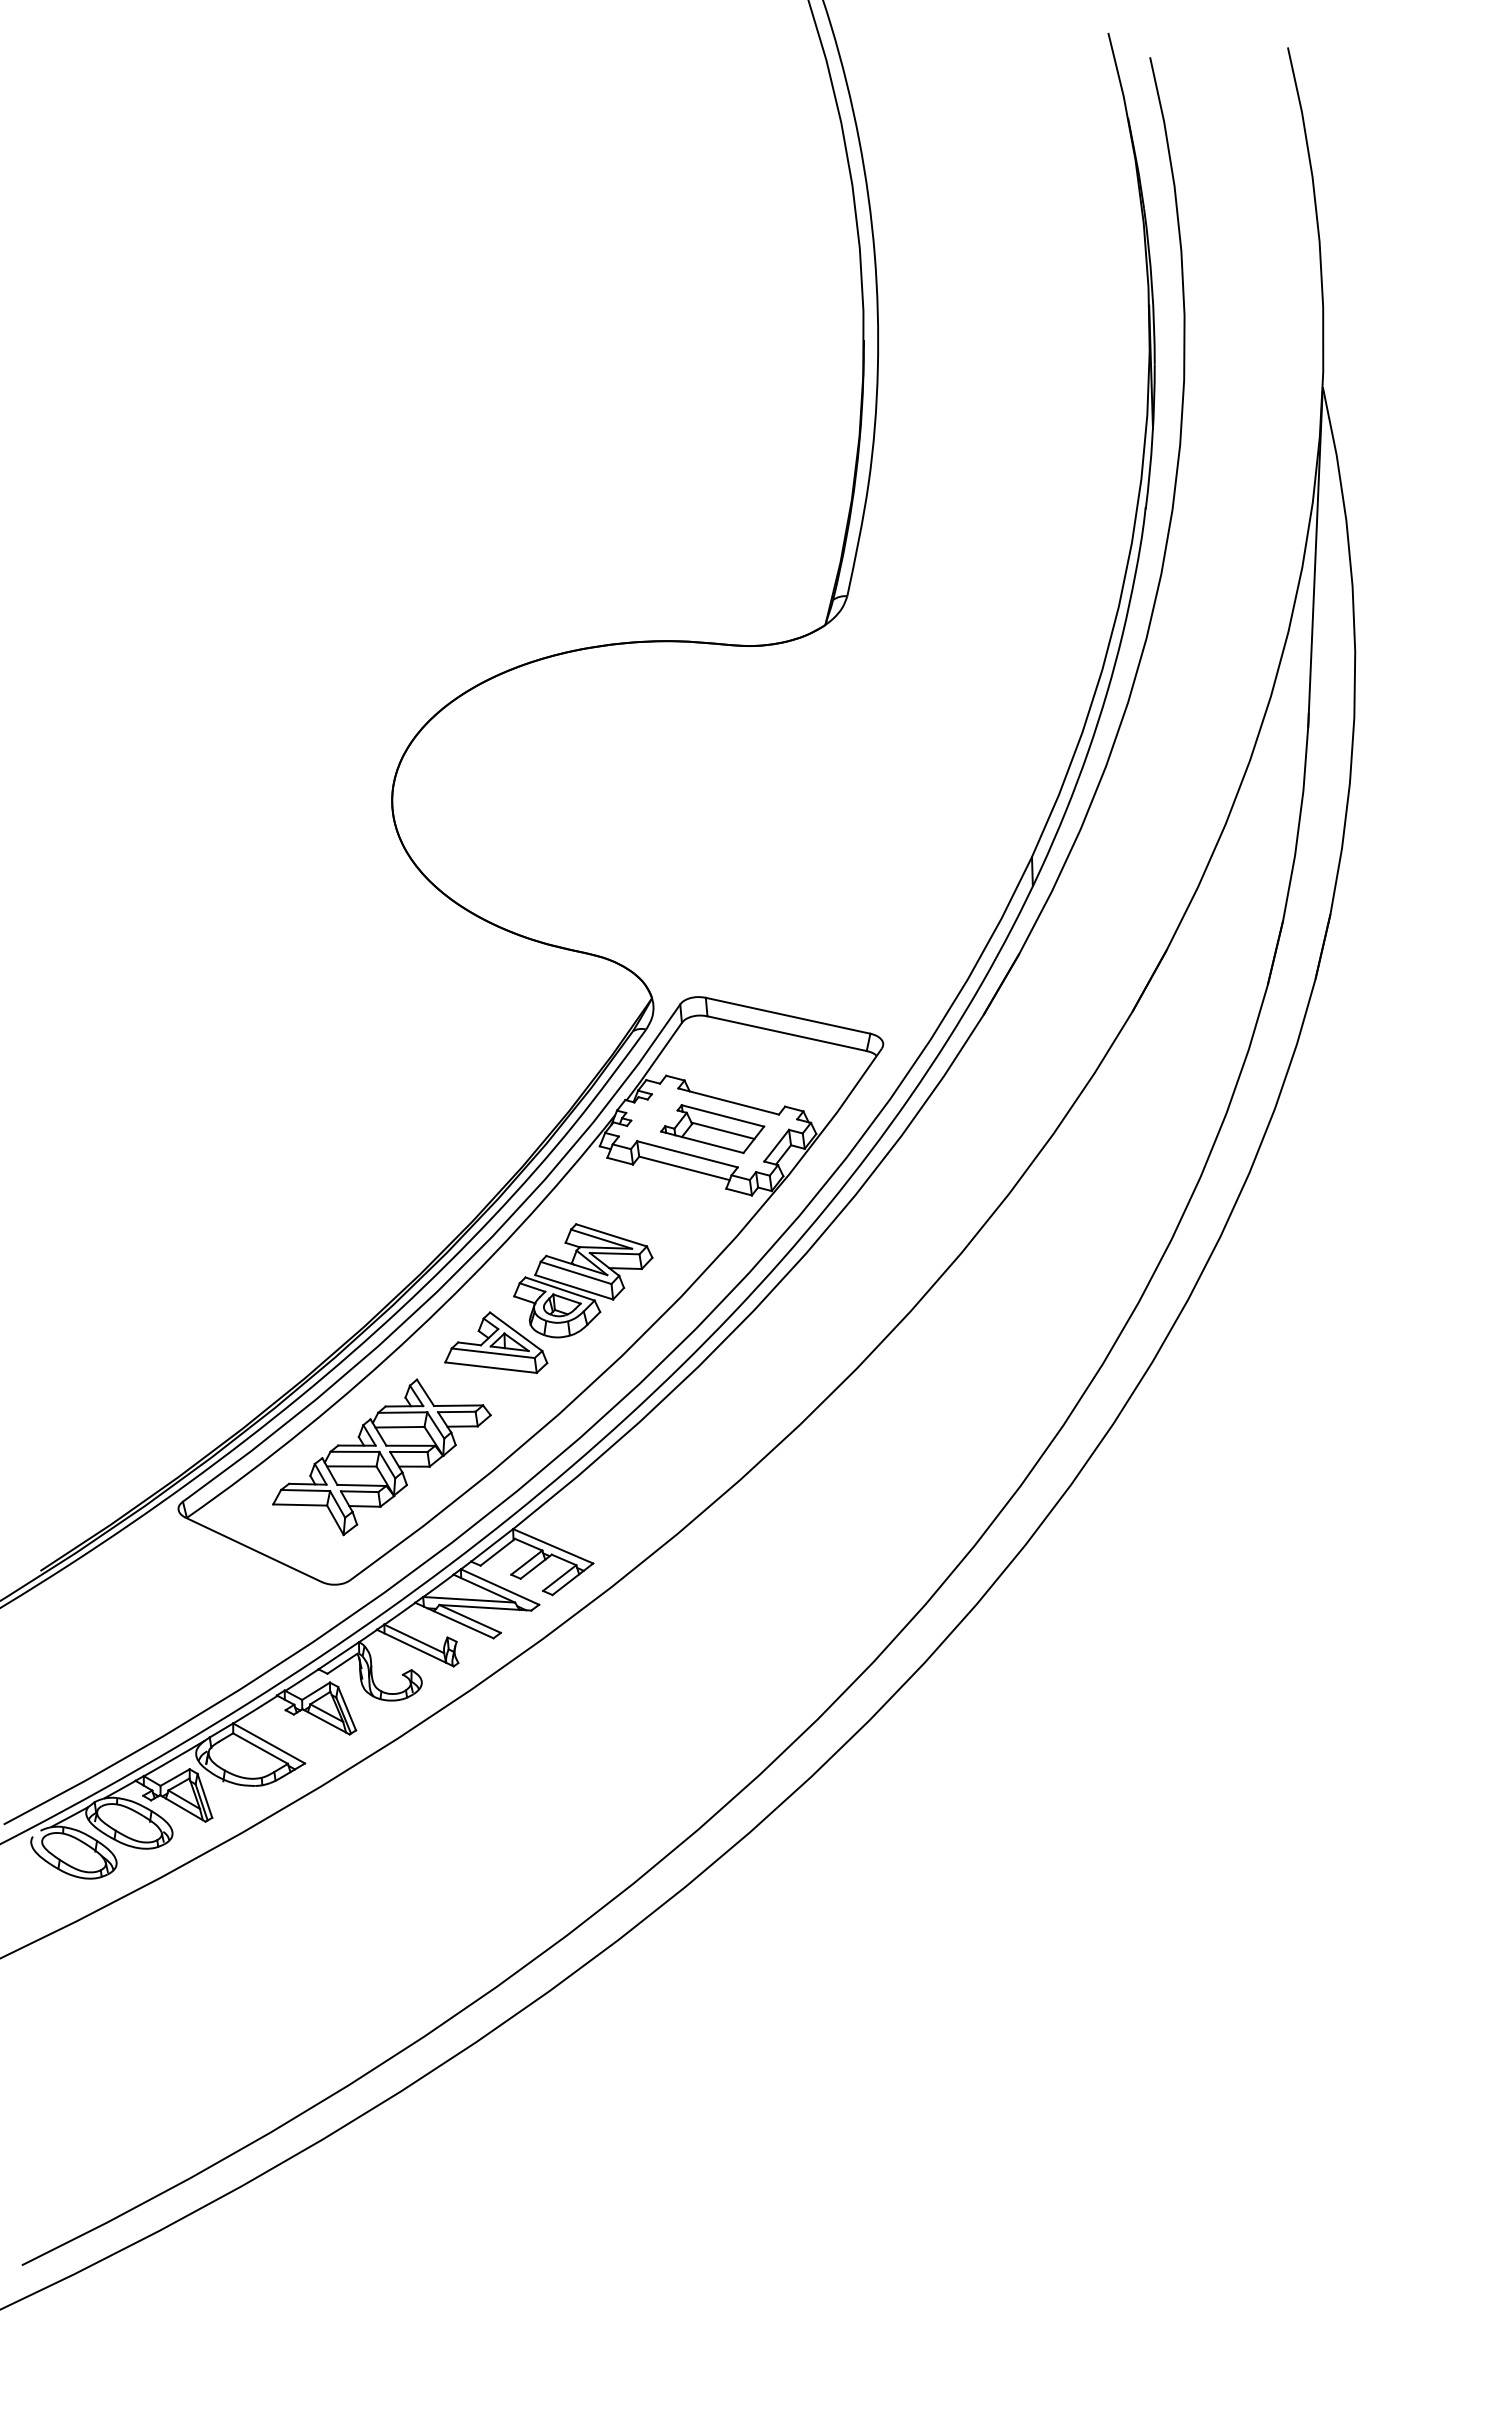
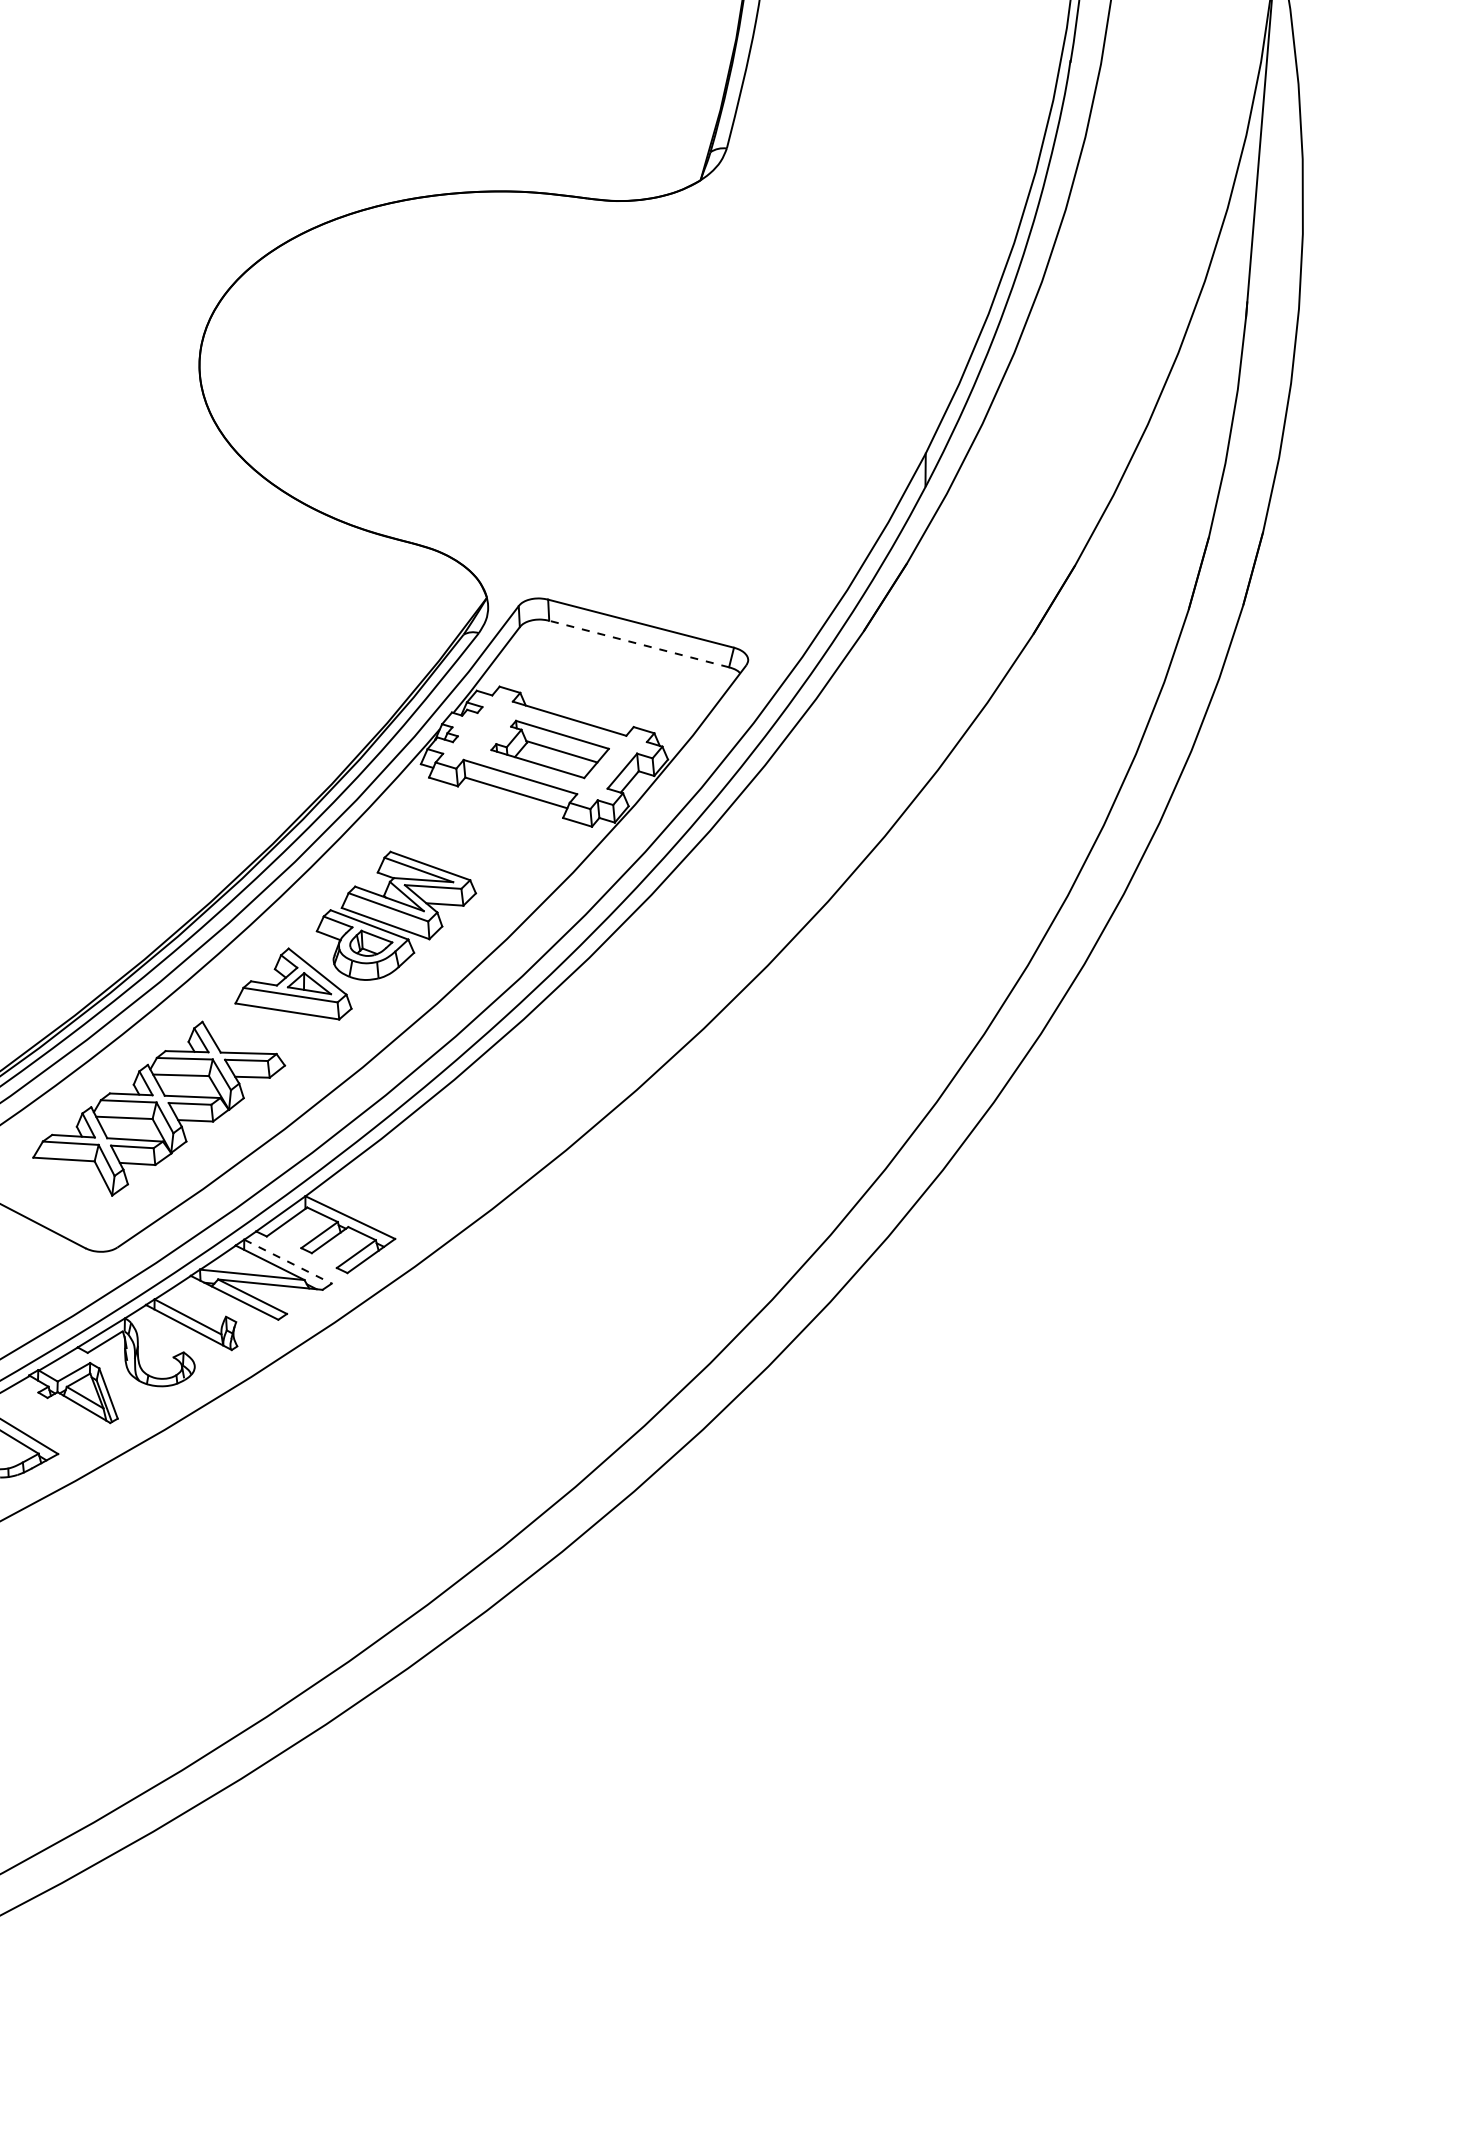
line: (787, 1033) -> (639, 643), solid -> dashed
line: (500, 1587) -> (288, 1262), solid -> dashed

